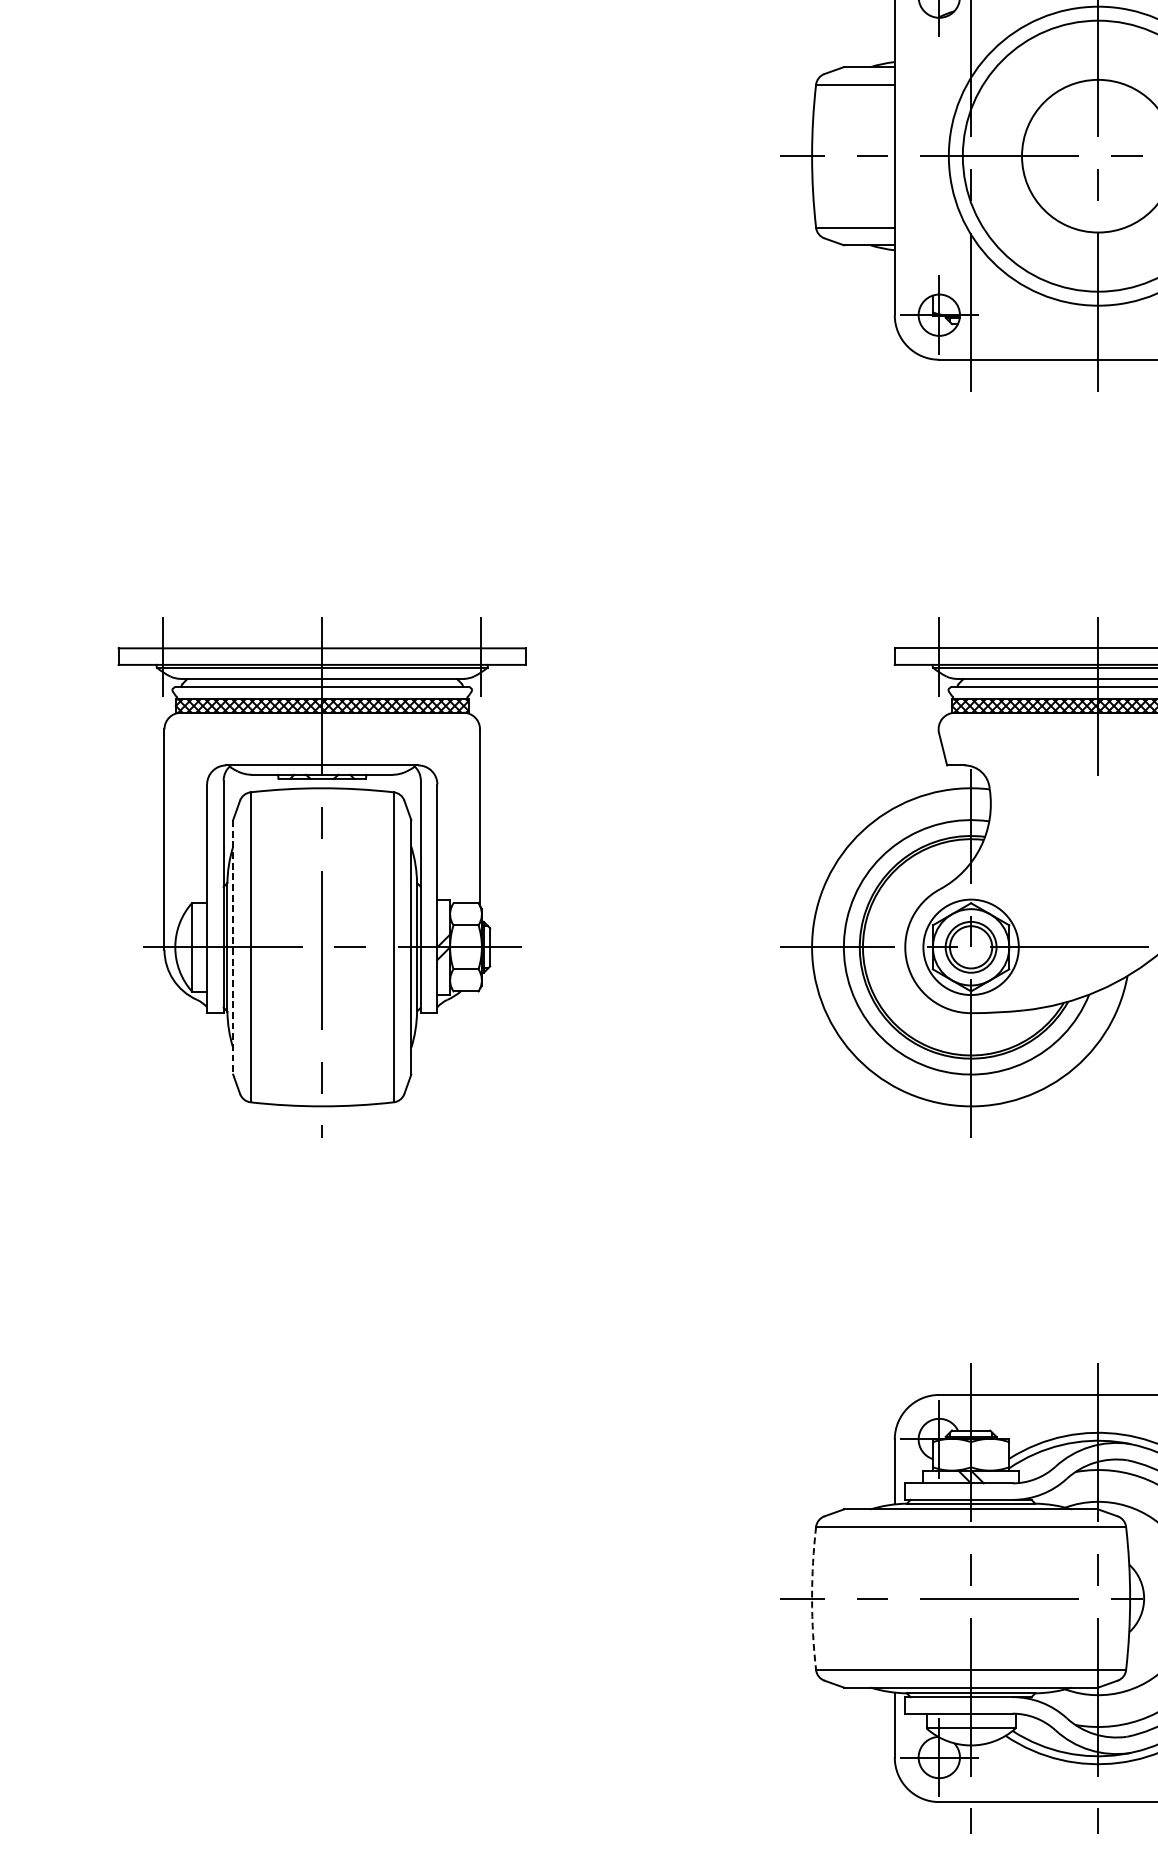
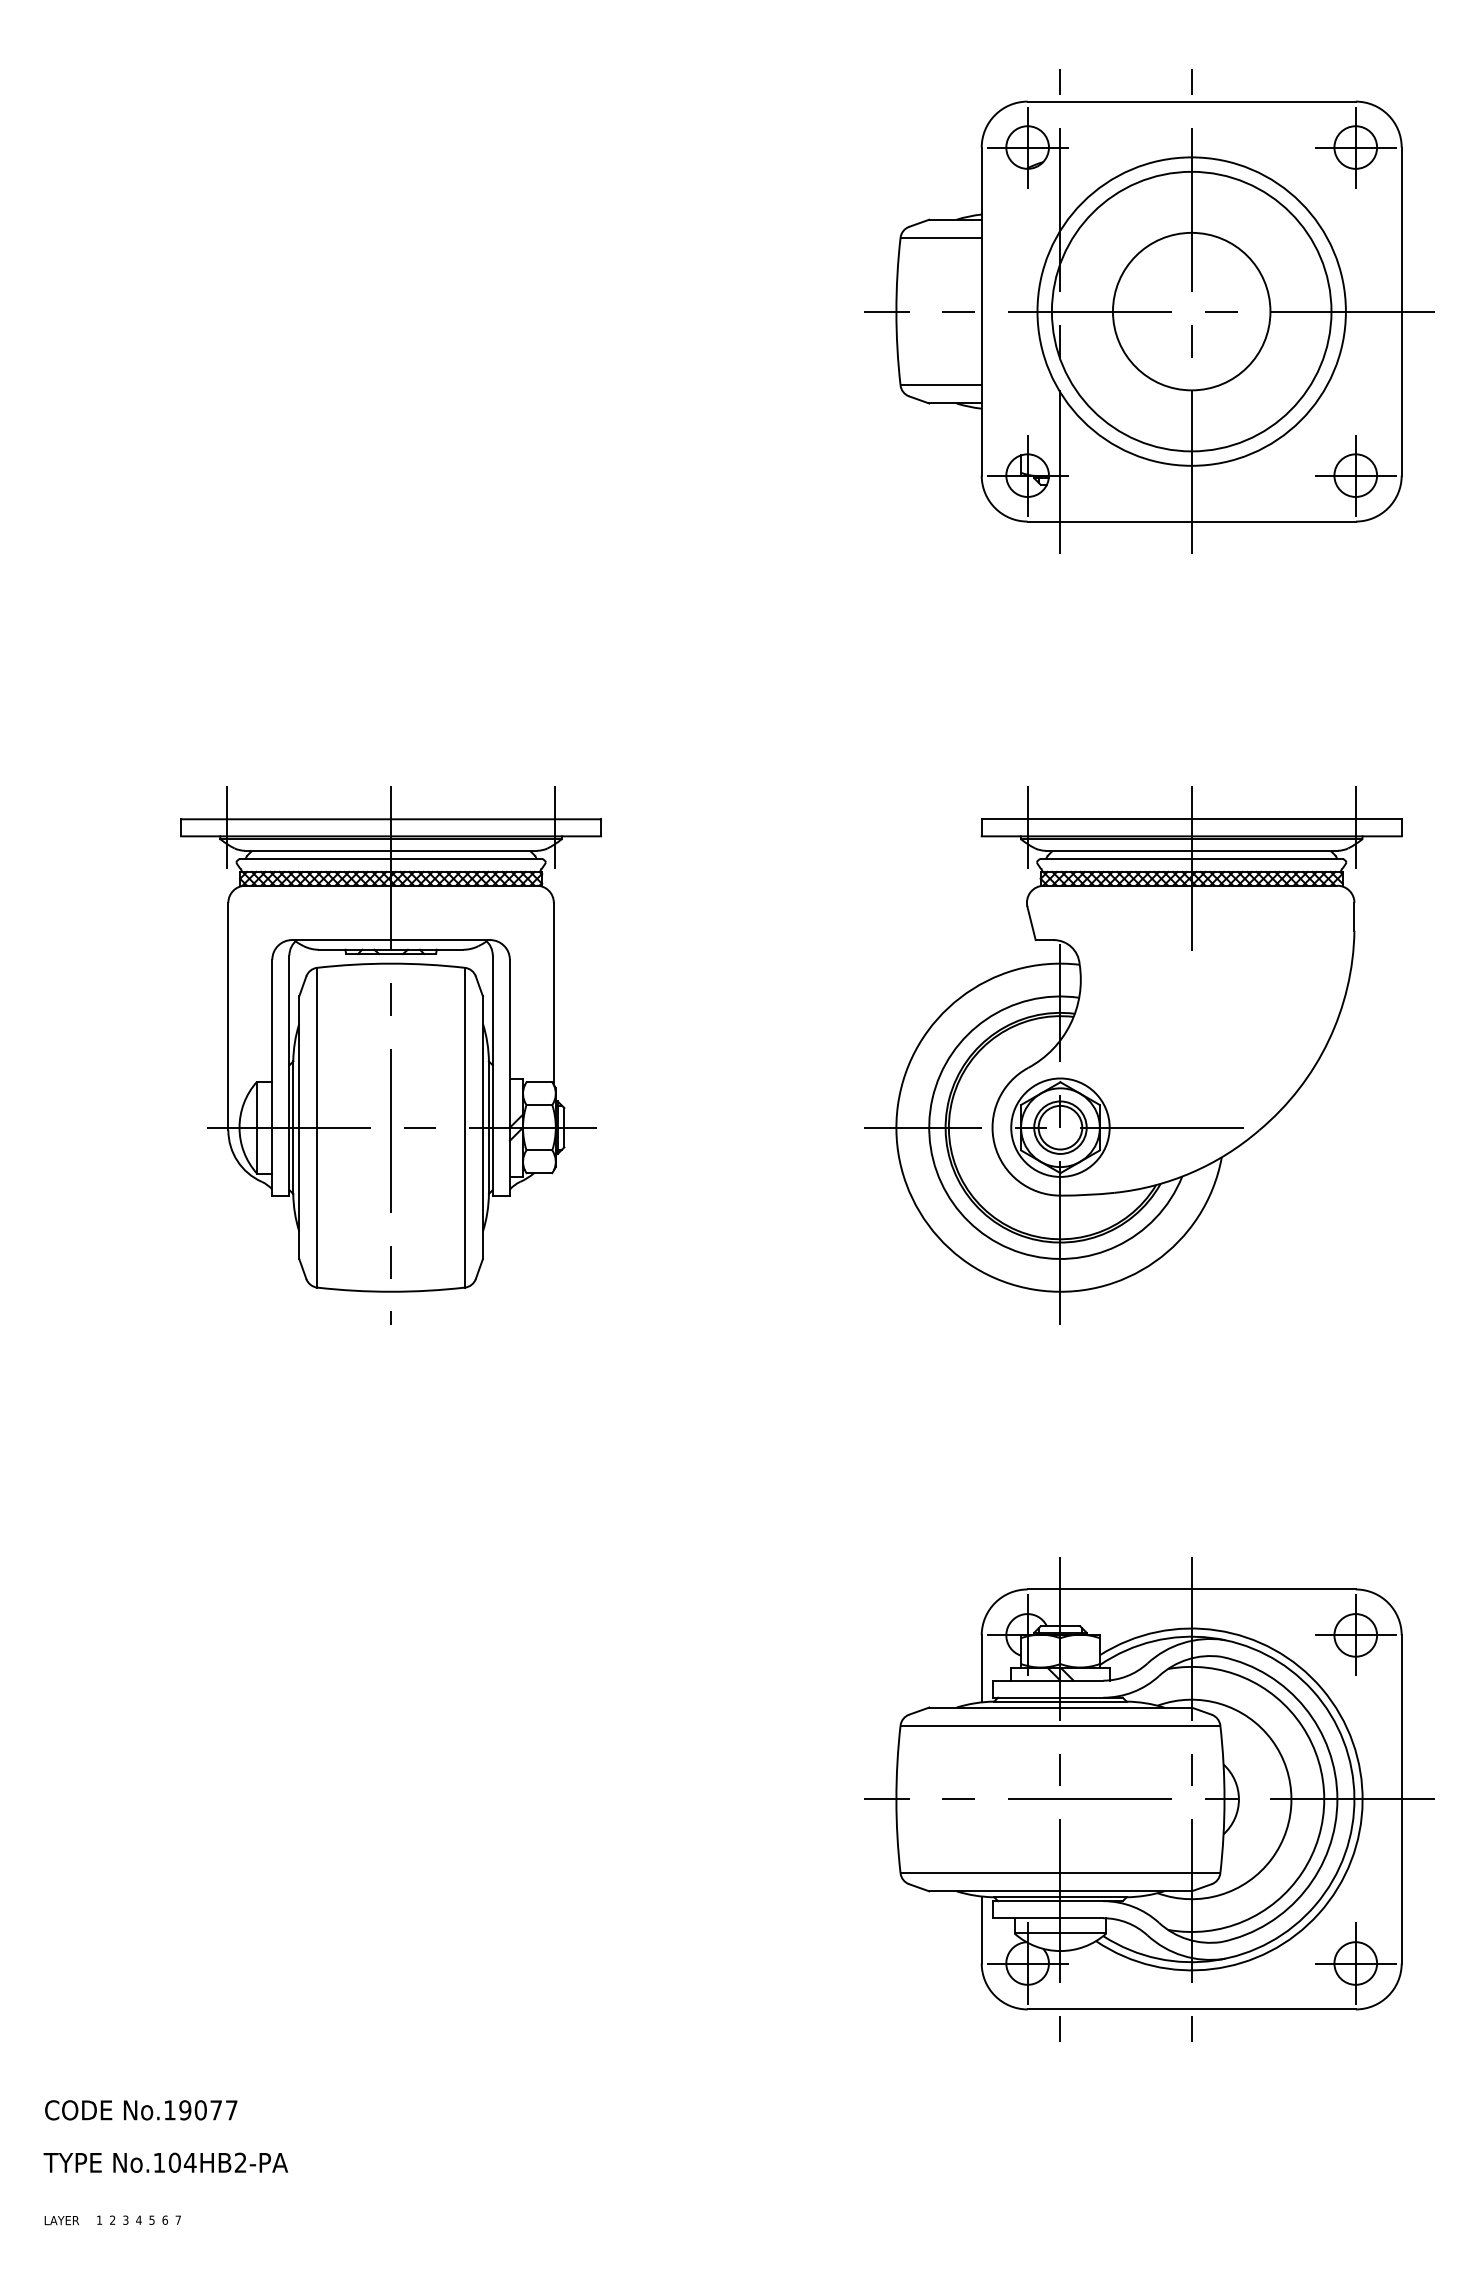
line: (233, 948) -> (299, 1128), dashed -> solid
arc: (812, 1598) -> (896, 1799), dashed -> solid

